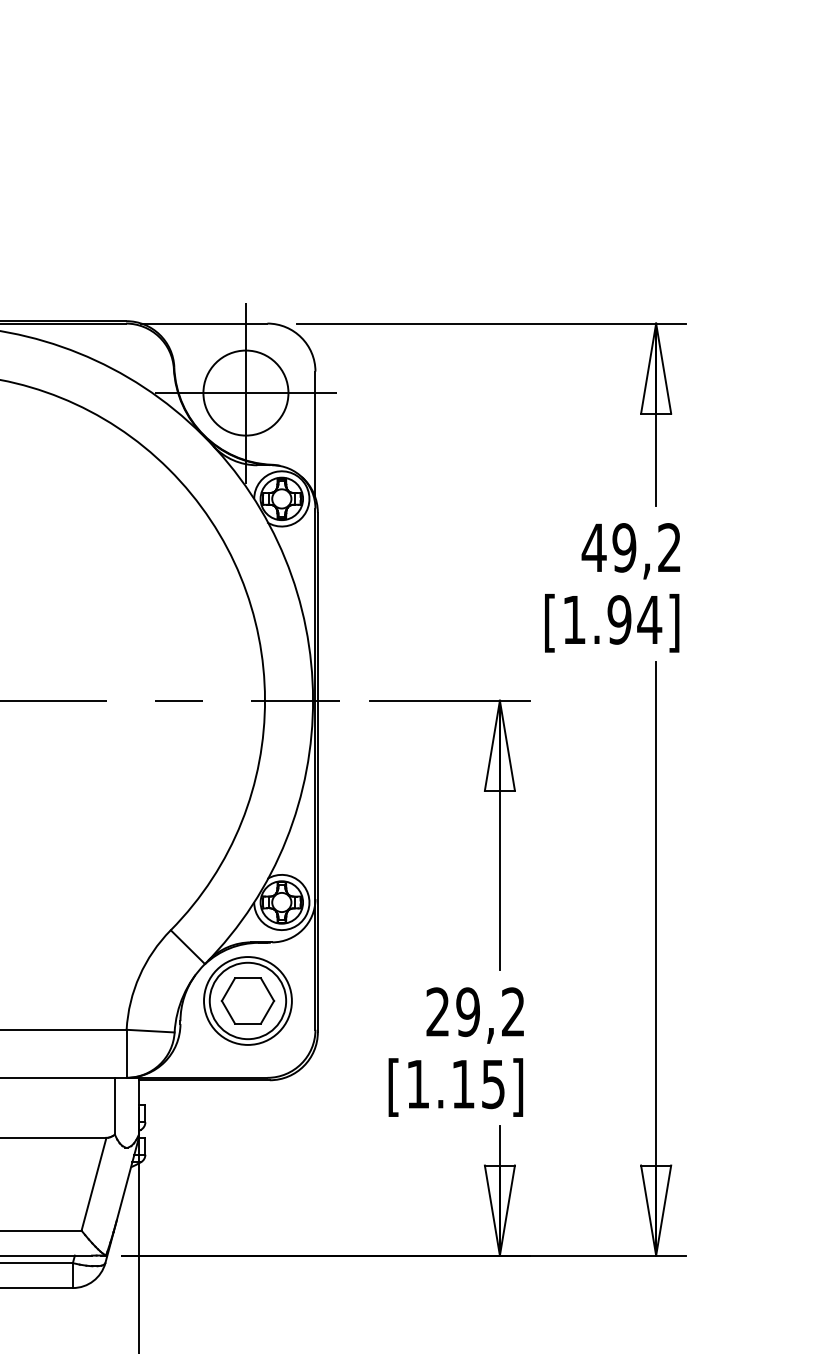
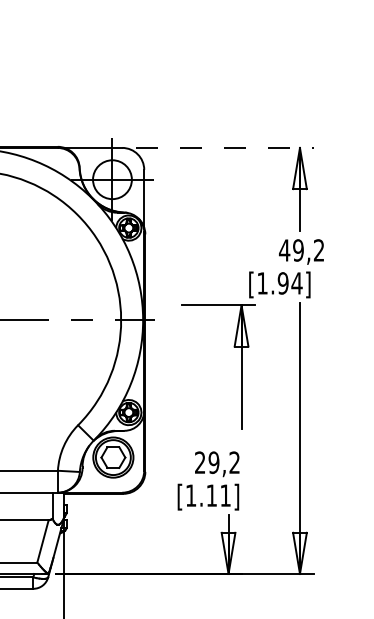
line: (491, 322) -> (224, 147), solid -> dashed
text: (631, 550) -> (301, 251), moved
part: (499, 834) -> (241, 366), moved
text: (493, 1083) -> (225, 495), [1.15] -> [1.11]

